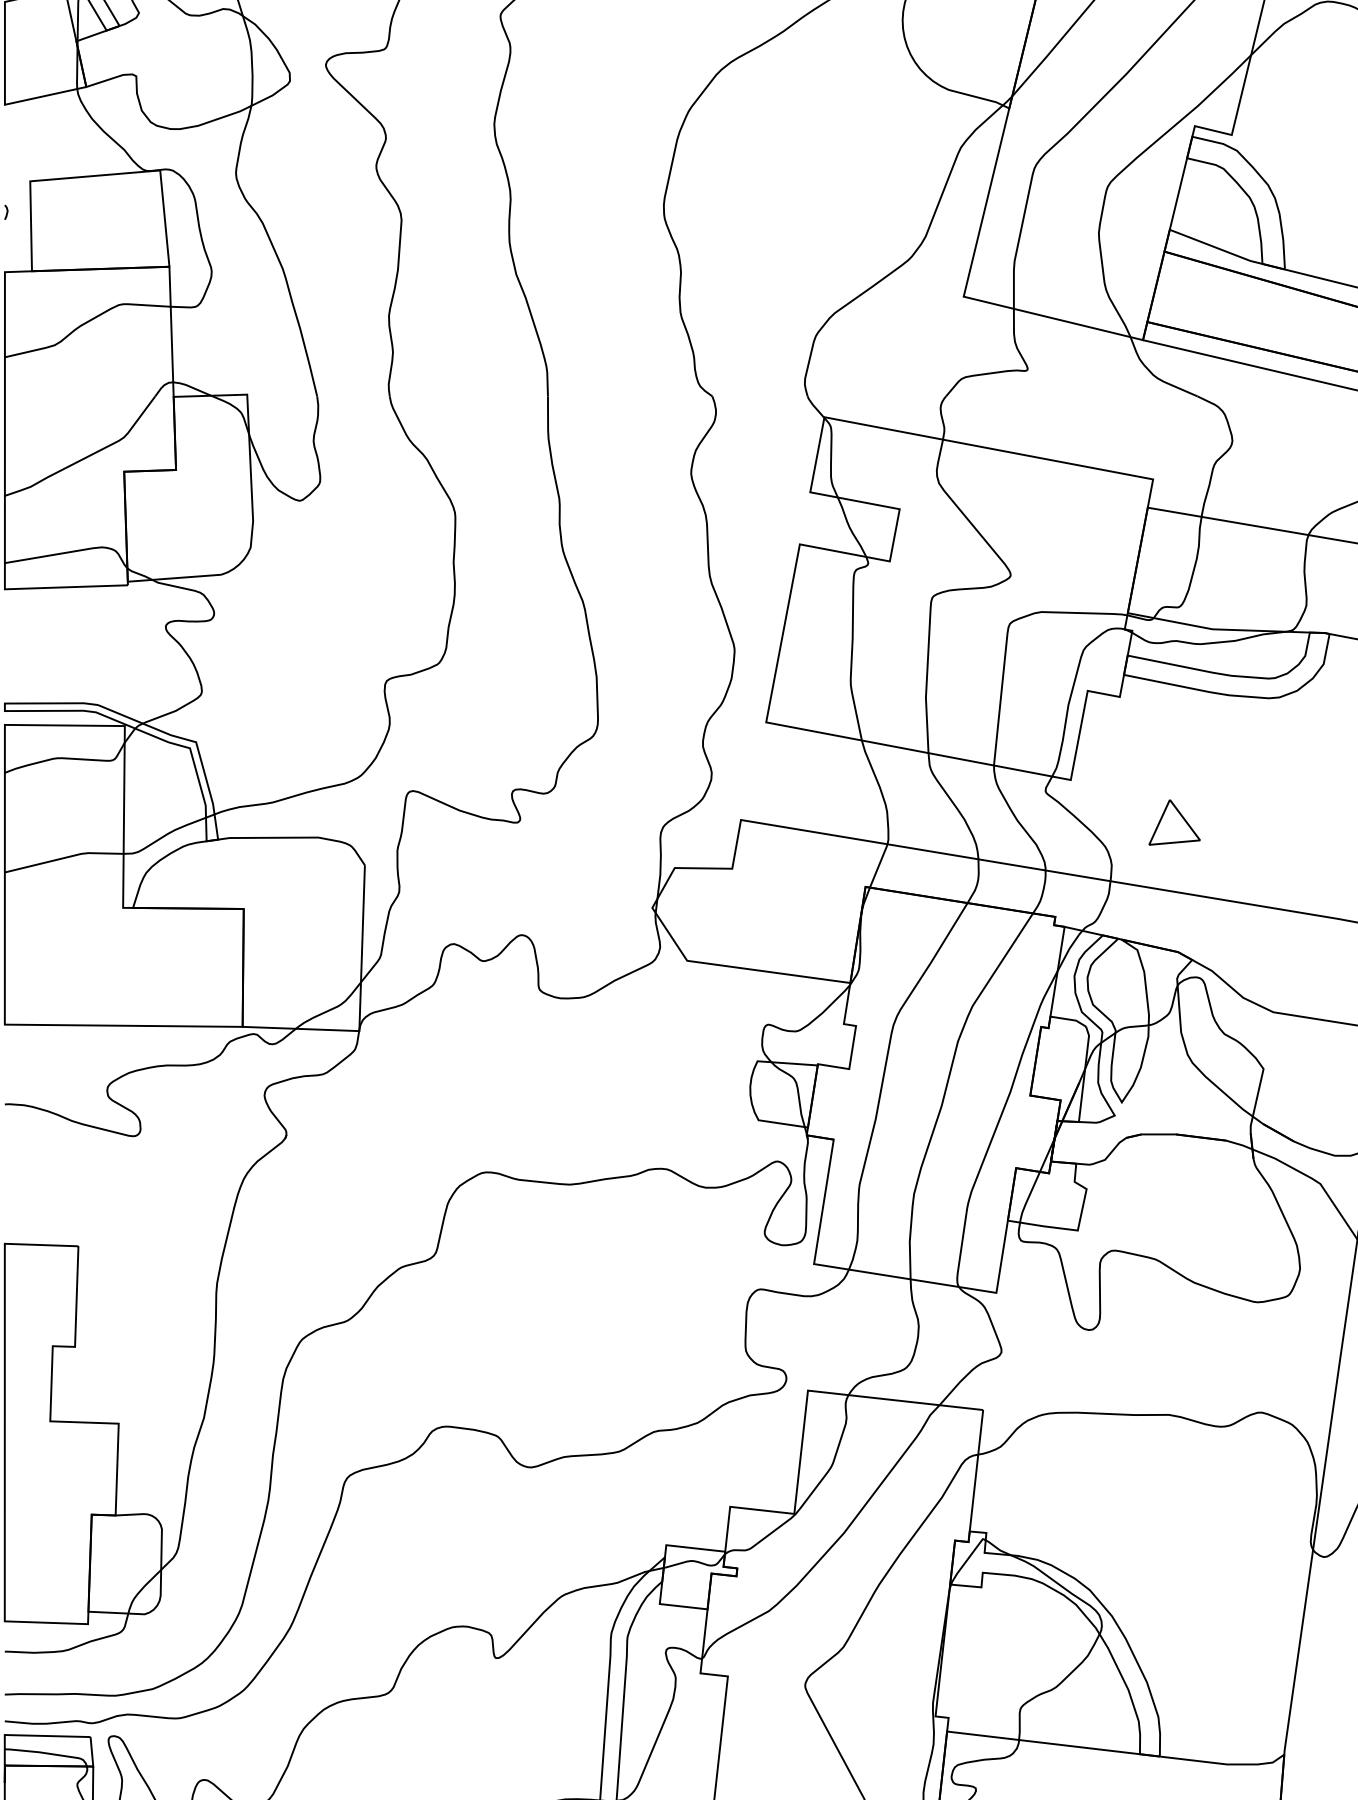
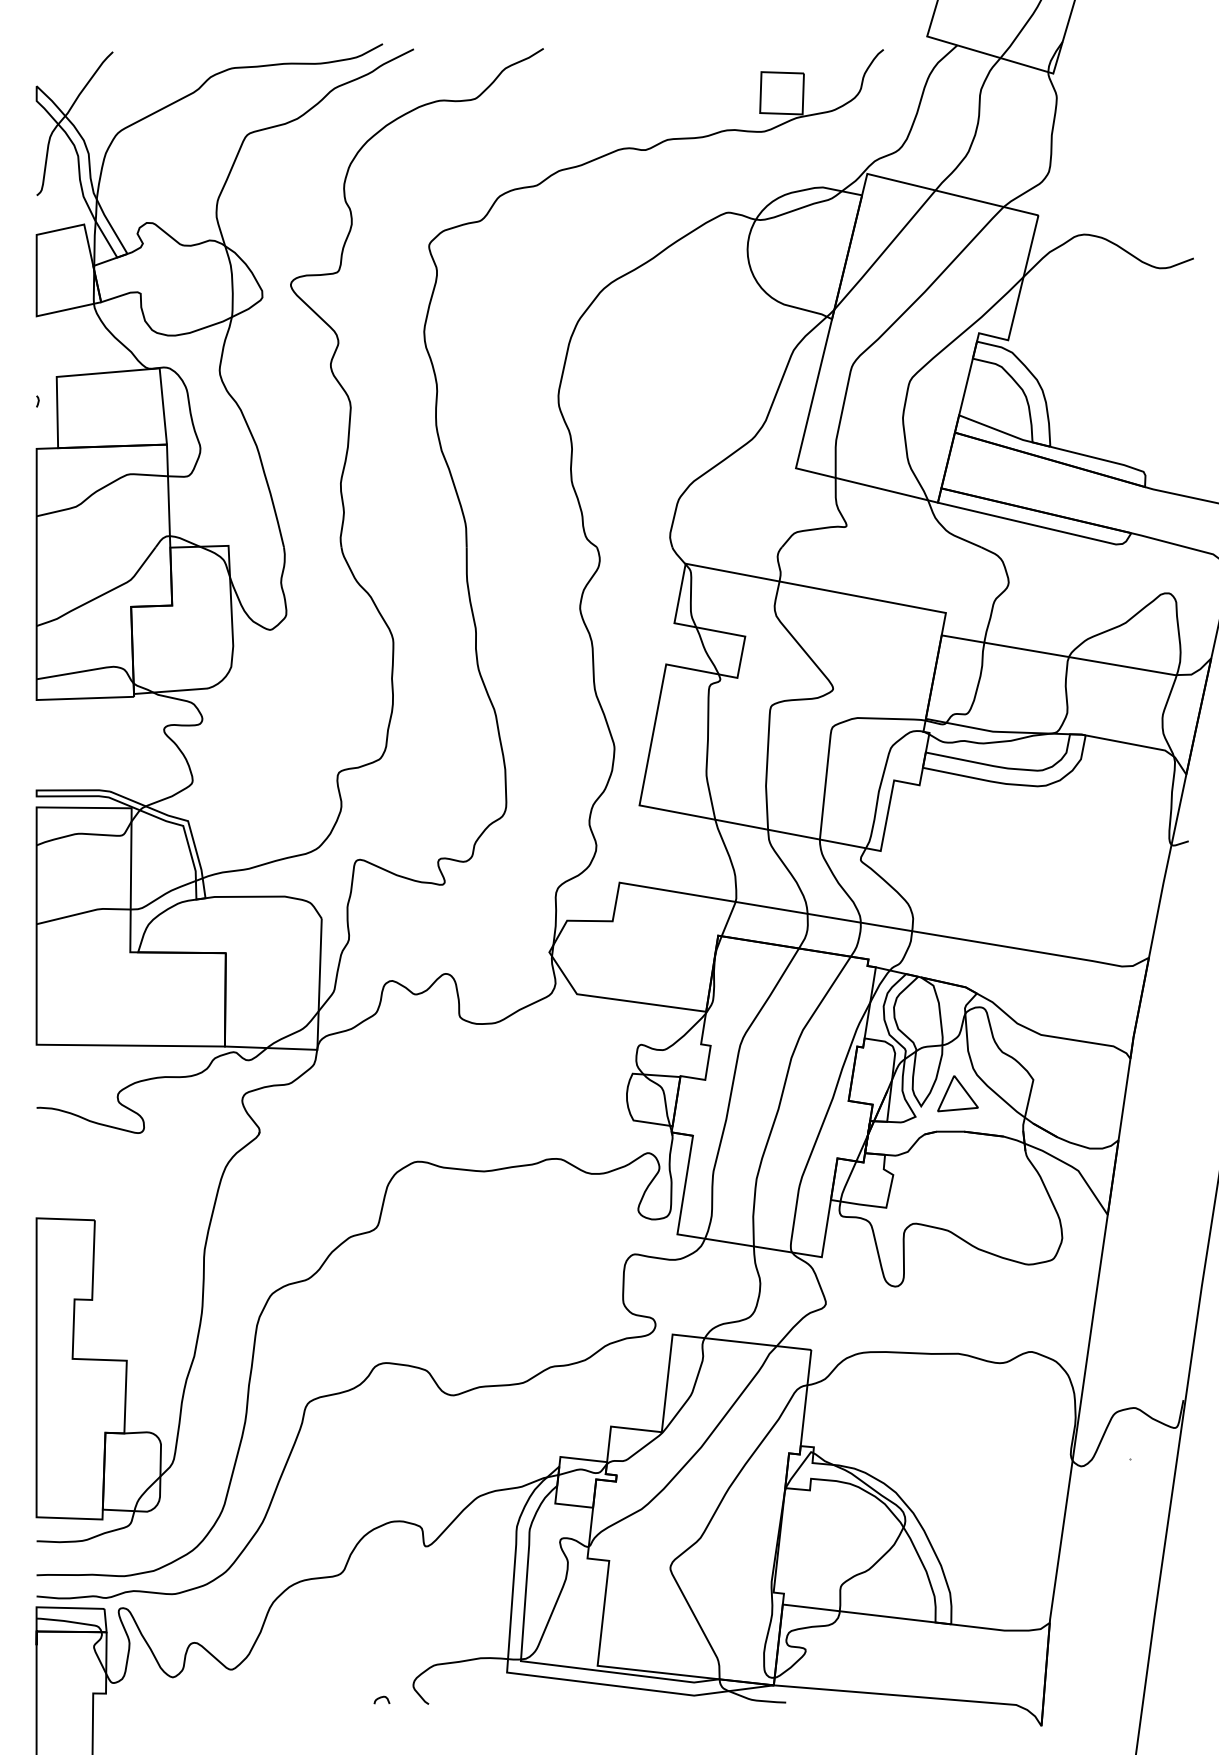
part: (1174, 822) -> (957, 1093), moved

